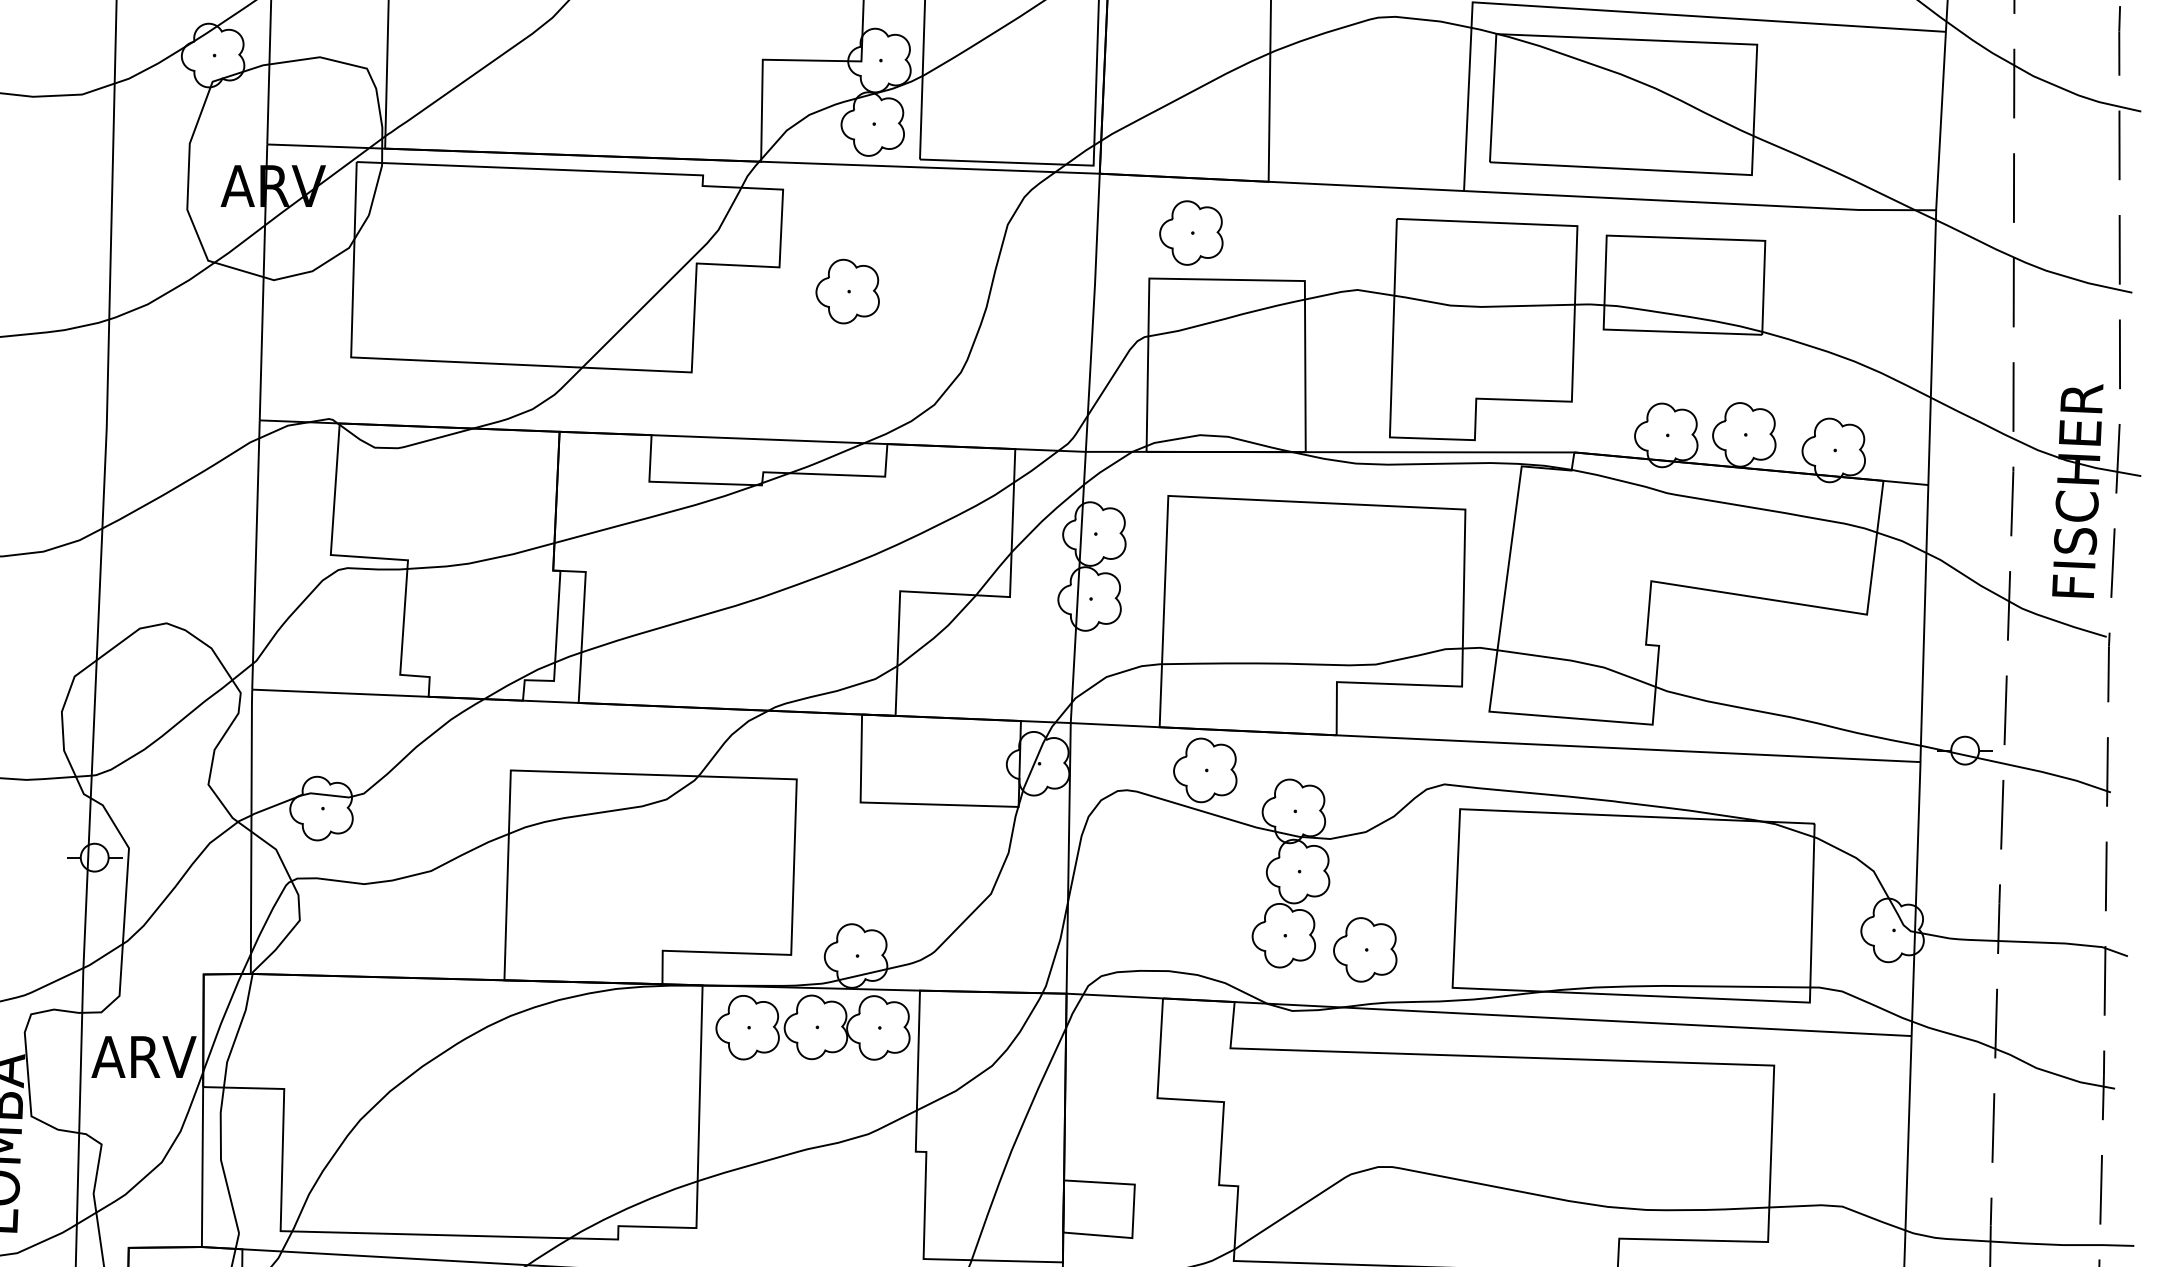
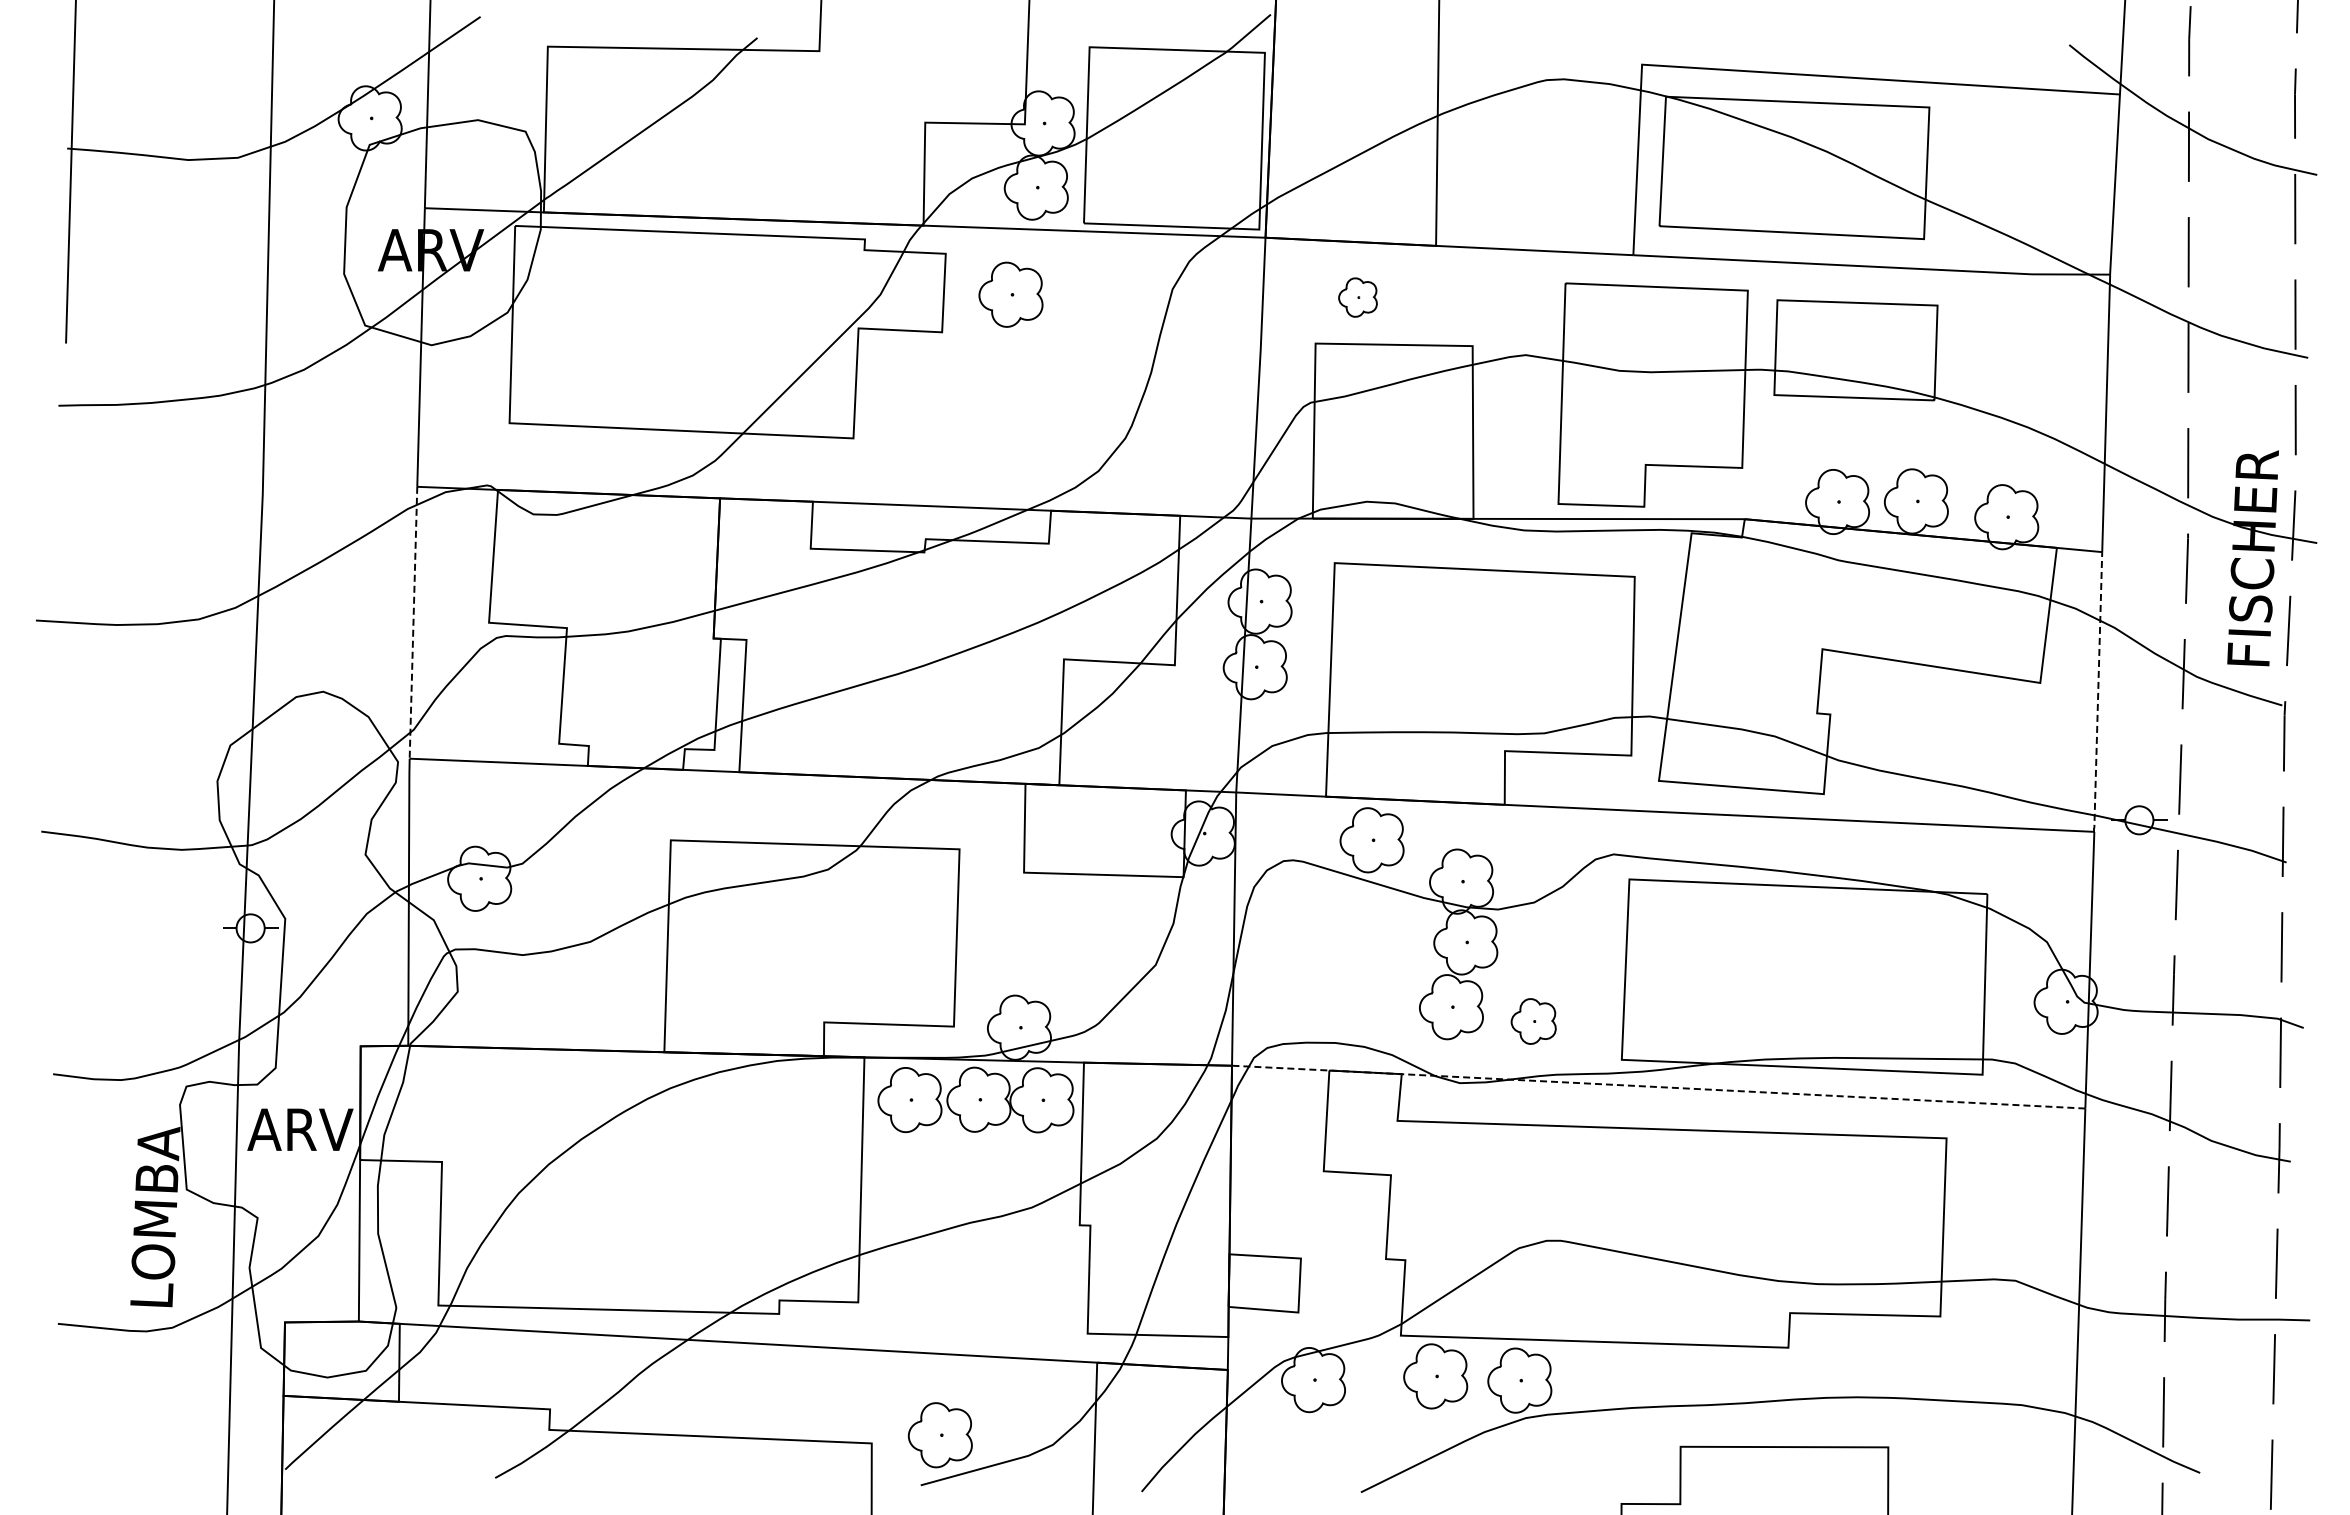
part: (1190, 232) -> (1357, 297), size x0.6
part: (847, 291) -> (1010, 294), moved
line: (256, 554) -> (413, 622), solid -> dashed
line: (1924, 624) -> (2098, 692), solid -> dashed
part: (1365, 949) -> (1533, 1021), size x0.7
line: (1487, 1015) -> (1657, 1087), solid -> dashed

